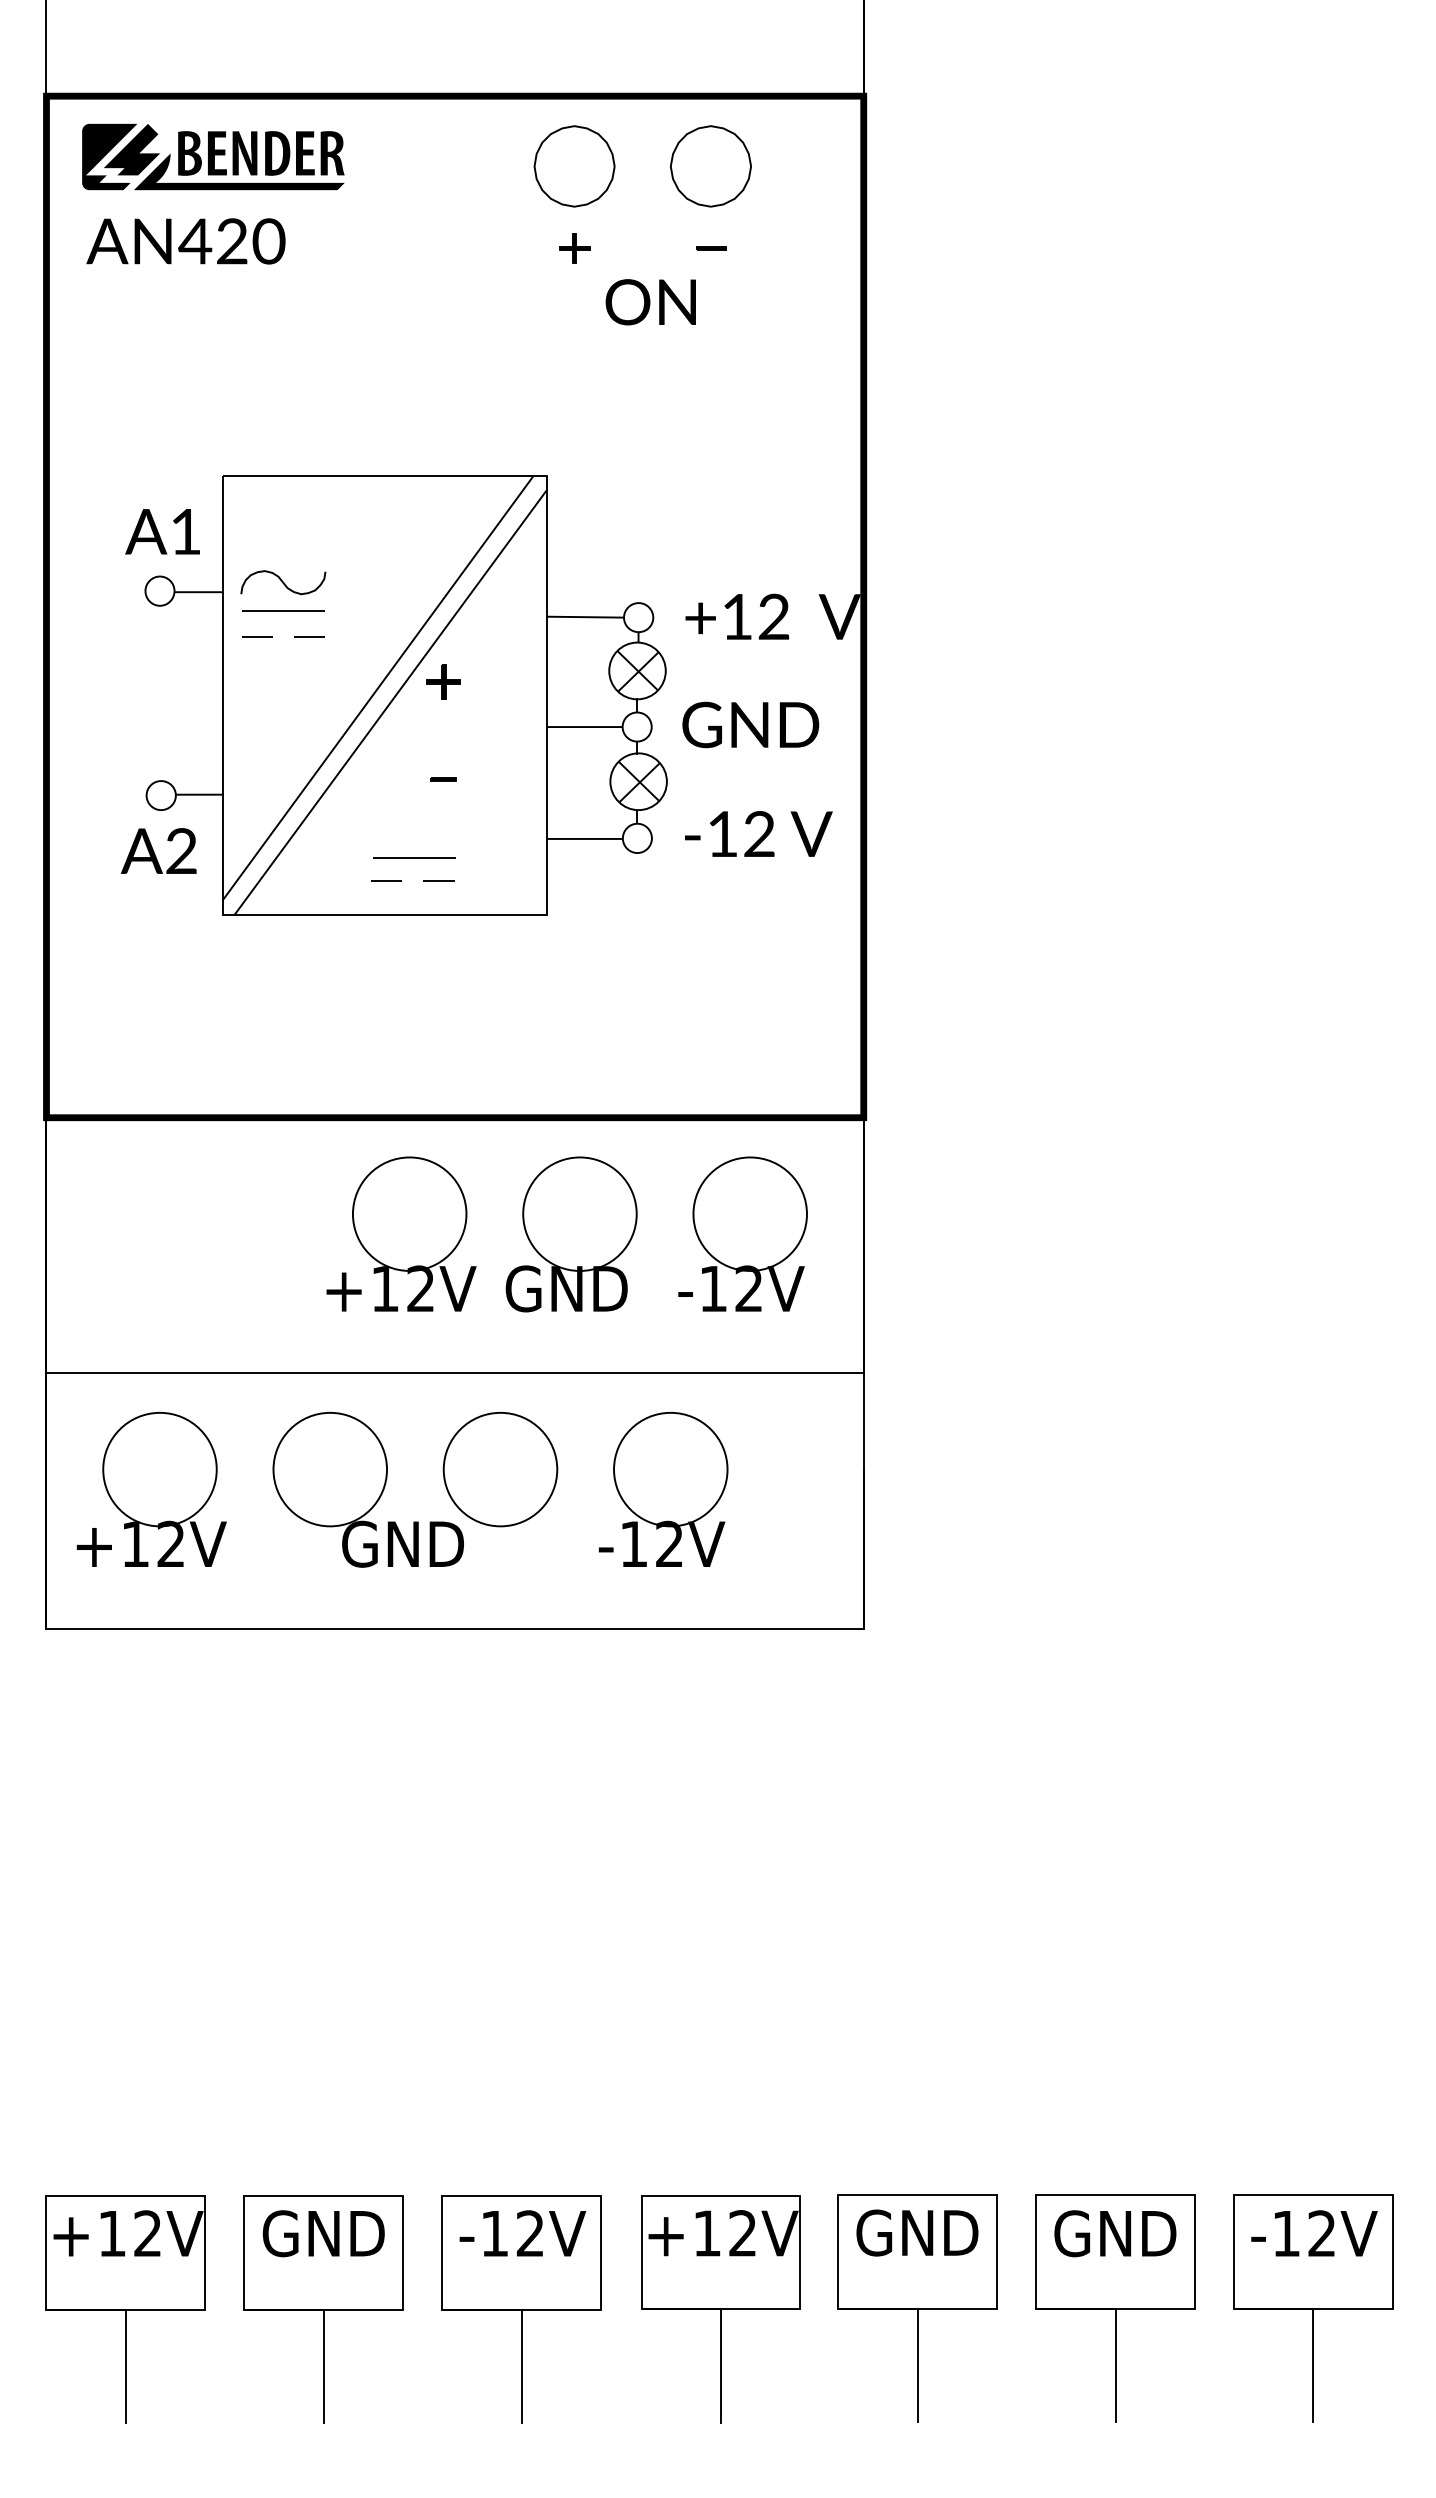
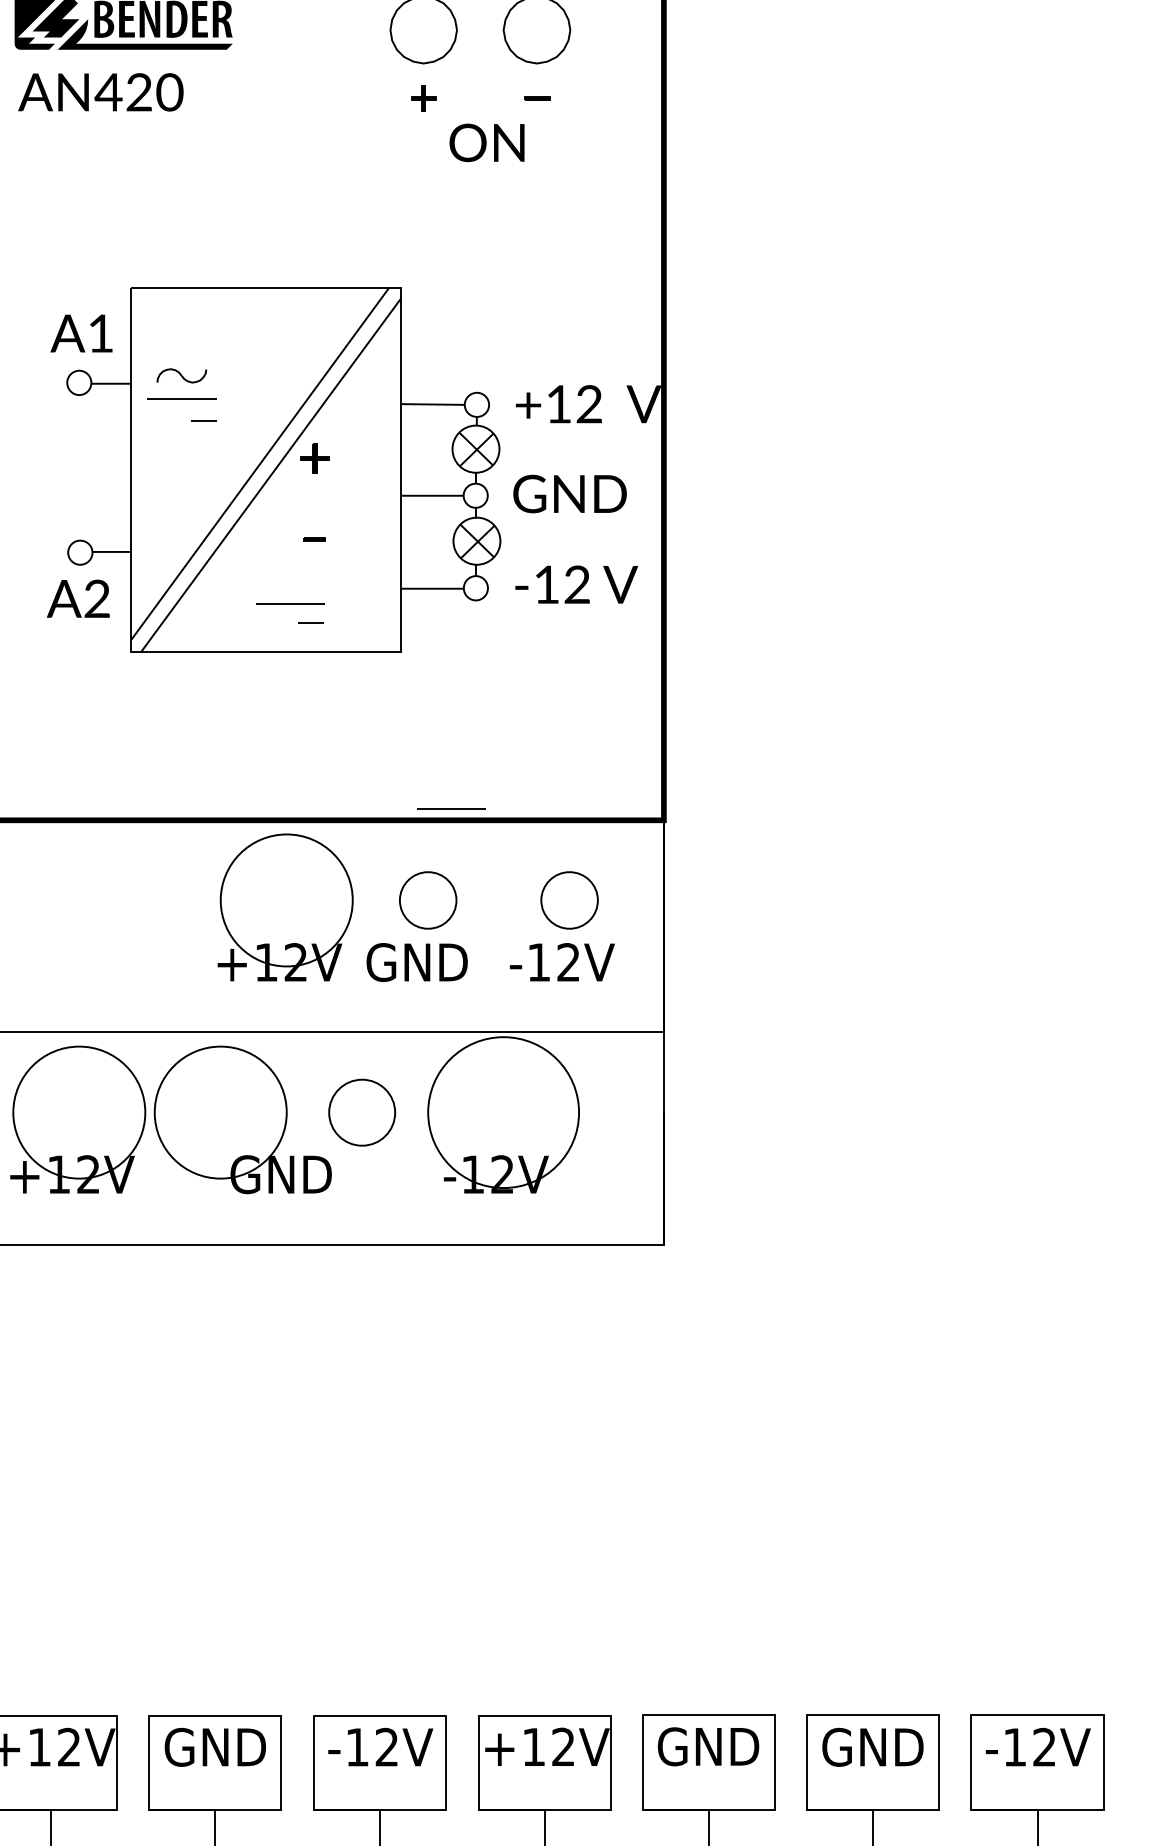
part: (283, 582) -> (181, 375), size x0.7
line: (257, 636) -> (160, 420), removed
line: (386, 880) -> (267, 623), removed
line: (608, 1103) -> (451, 808), added
circle: (409, 1213) -> (286, 899), size x1.4
circle: (579, 1213) -> (427, 899), size x0.6
circle: (749, 1213) -> (569, 899), size x0.6
circle: (159, 1469) -> (78, 1112), size x1.4
circle: (330, 1469) -> (220, 1112), size x1.4
circle: (500, 1469) -> (362, 1112), size x0.7
circle: (670, 1469) -> (503, 1112), size x1.6

